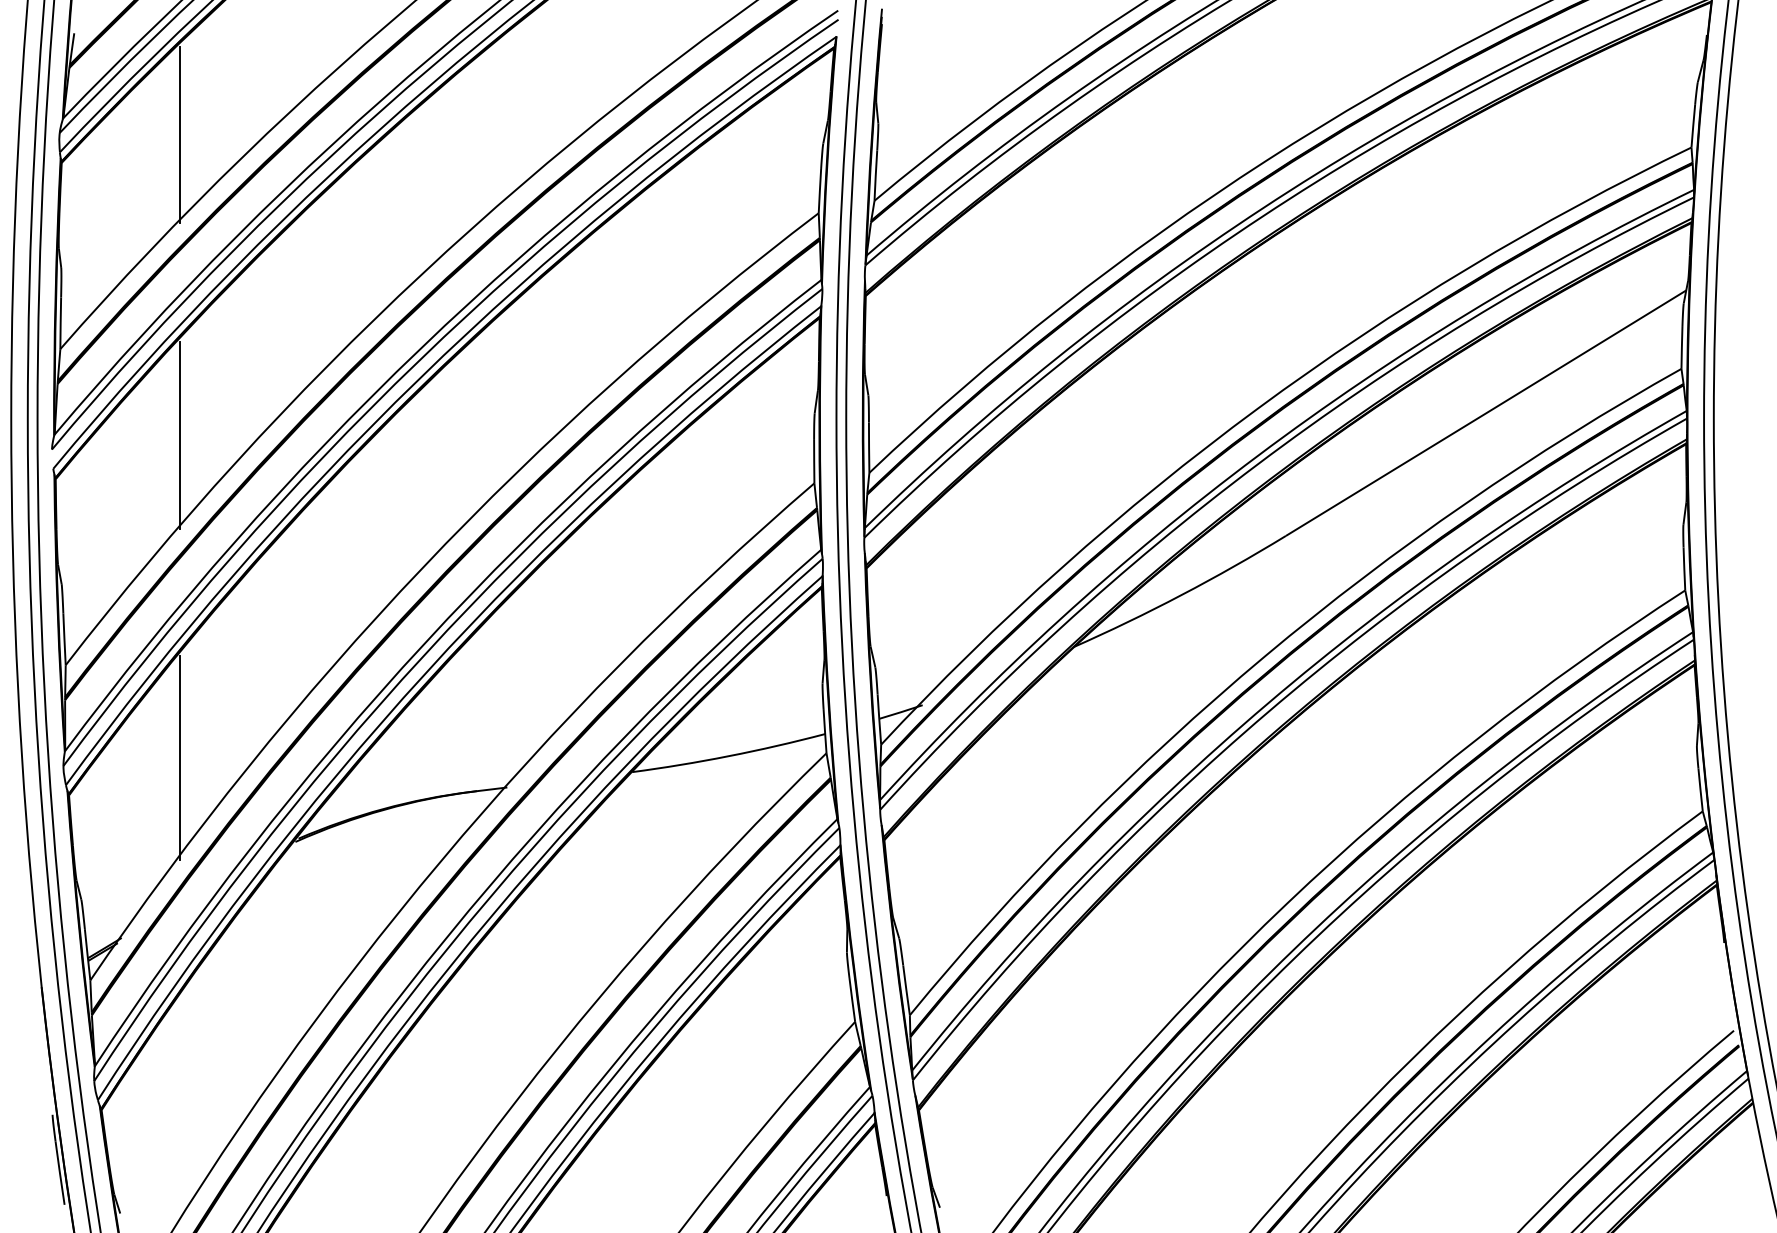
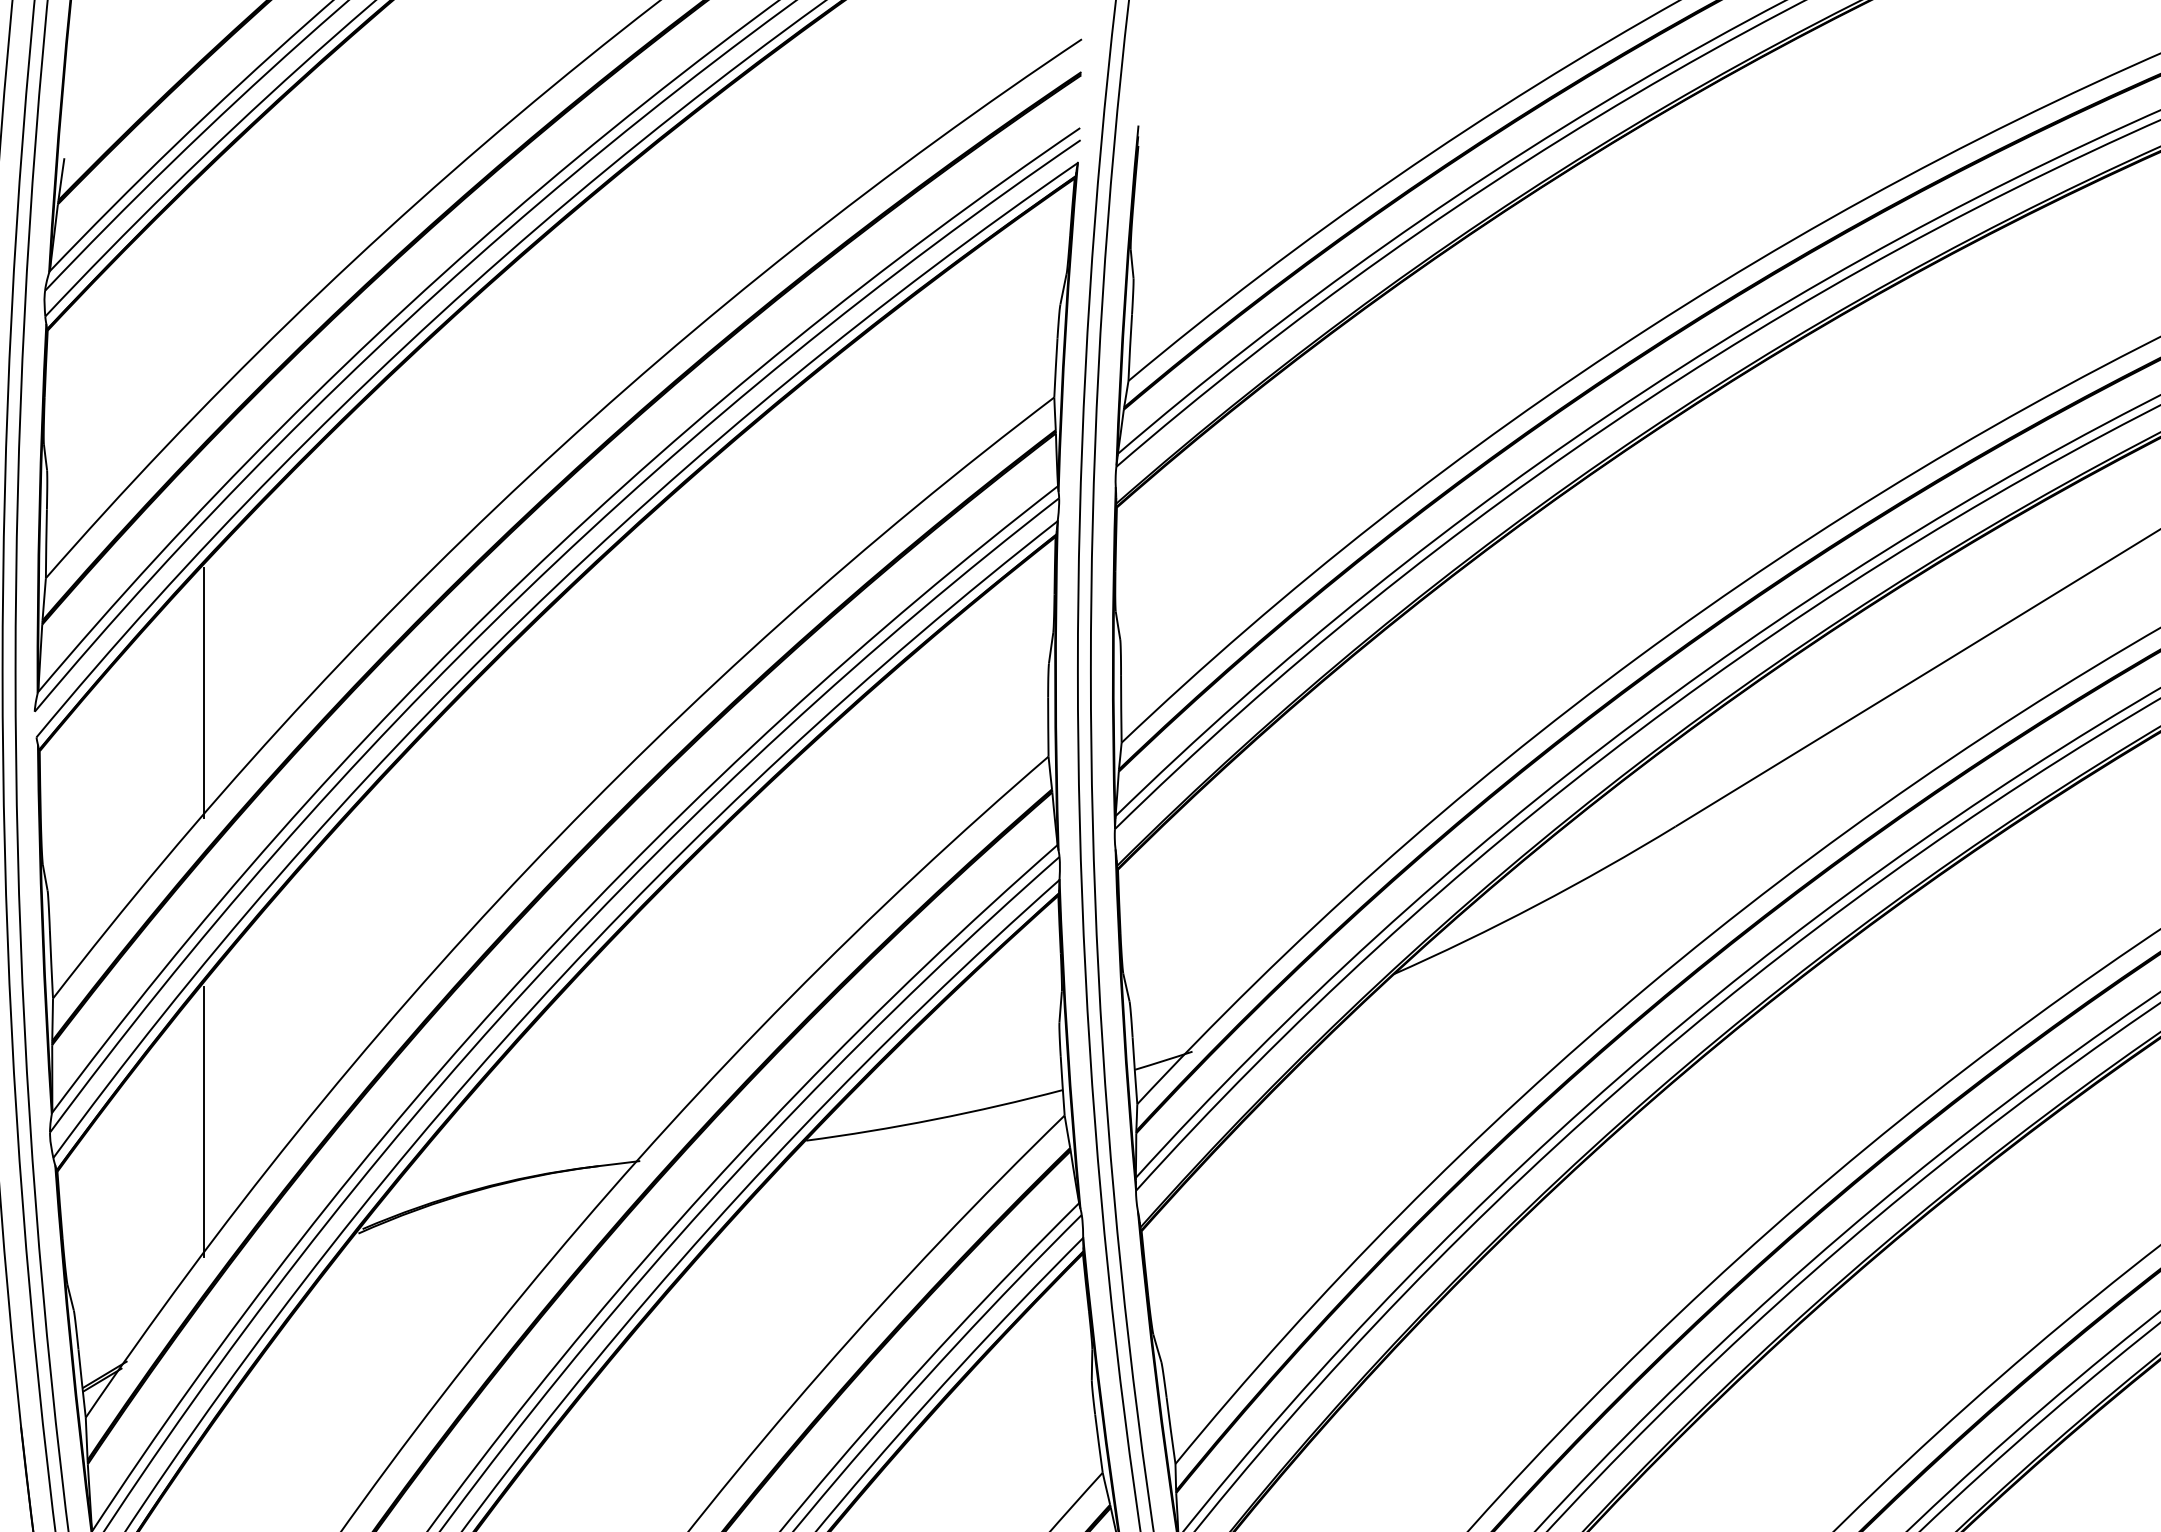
line: (179, 134) -> (204, 292), removed

